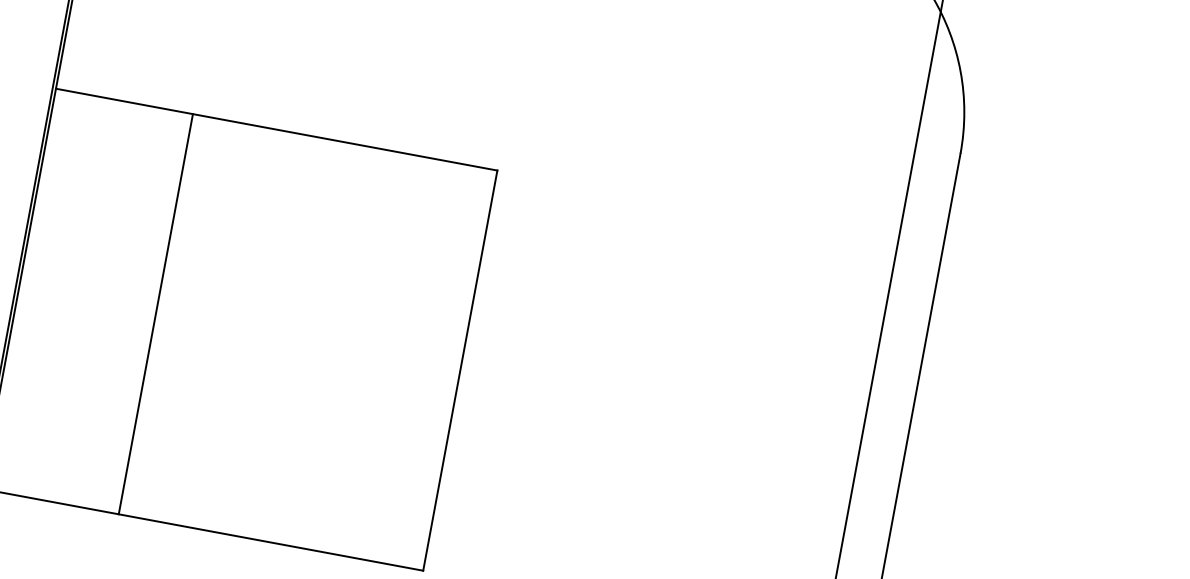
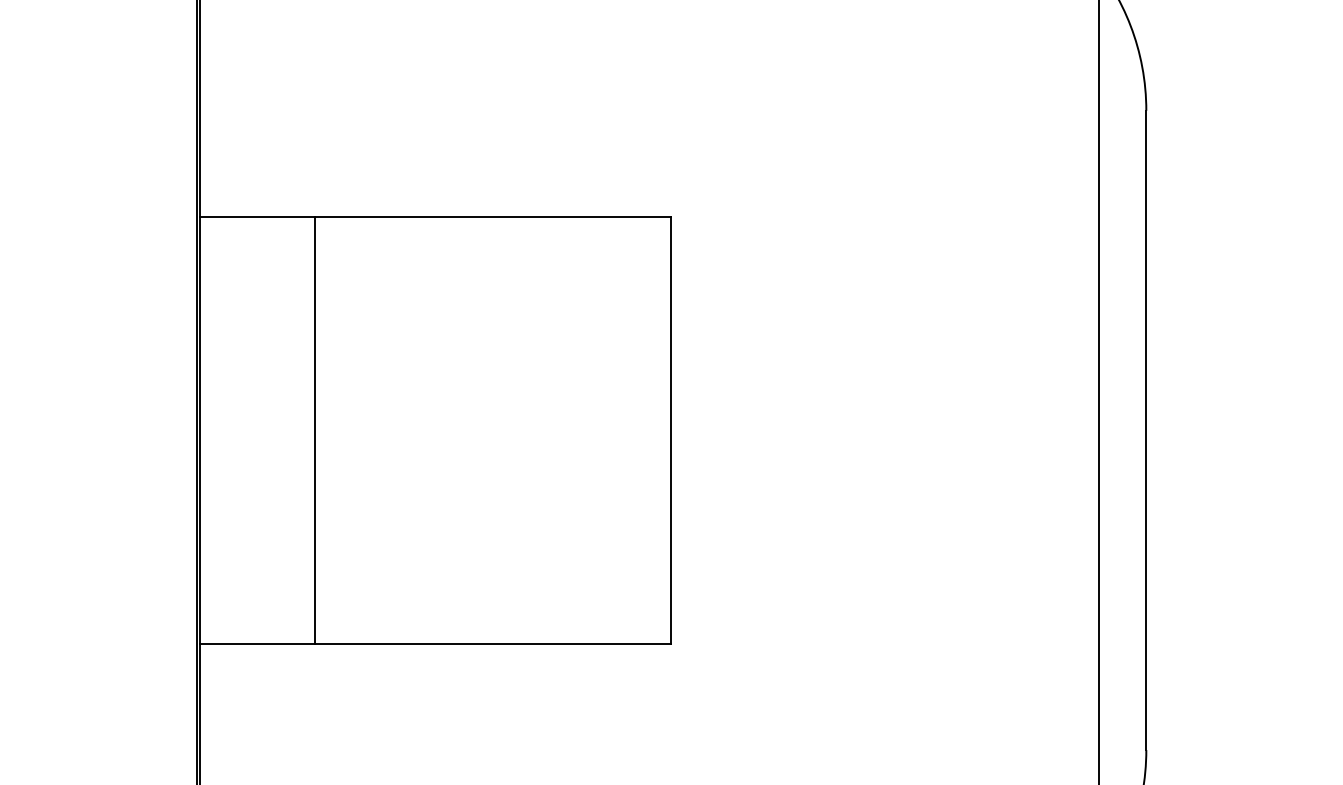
line: (155, 314) -> (315, 430), moved

